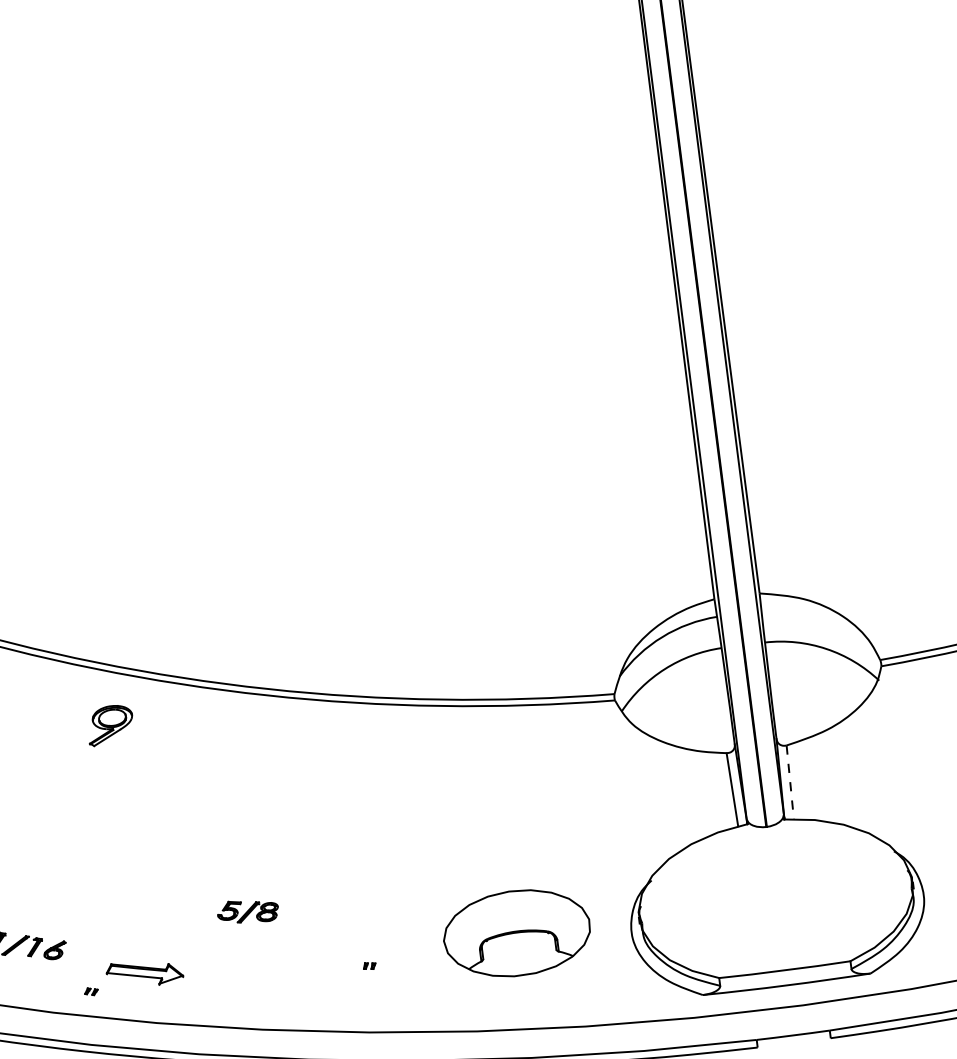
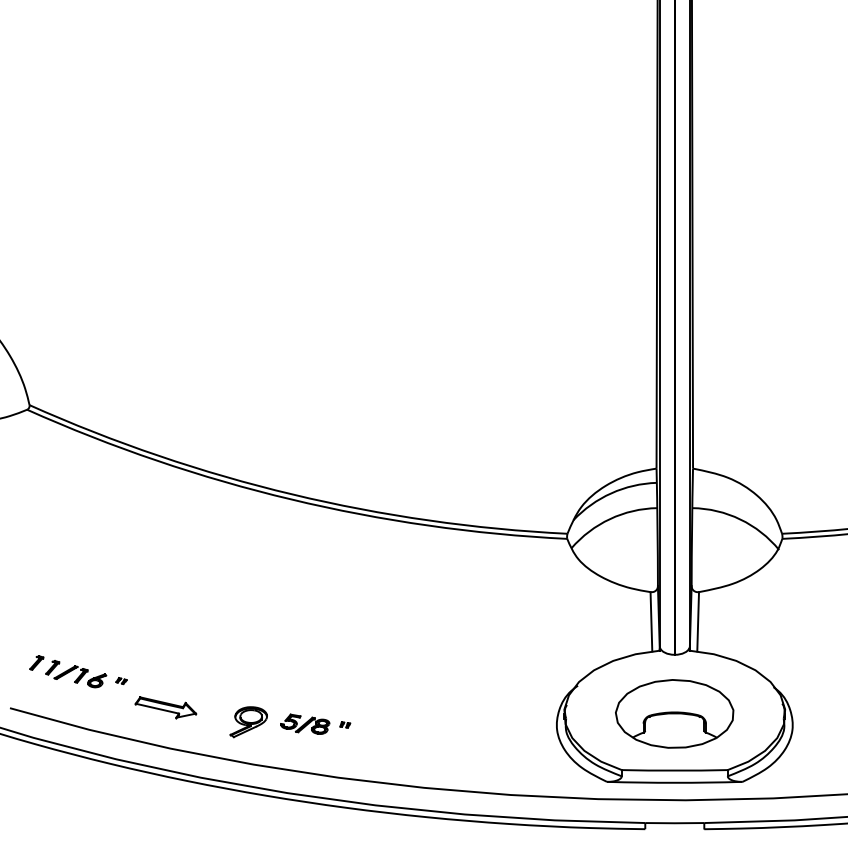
part: (110, 725) -> (248, 722), moved
line: (790, 781) -> (698, 621), dashed -> solid
part: (248, 910) -> (305, 723), moved
part: (516, 932) -> (674, 713), moved
part: (91, 992) -> (121, 681), moved

